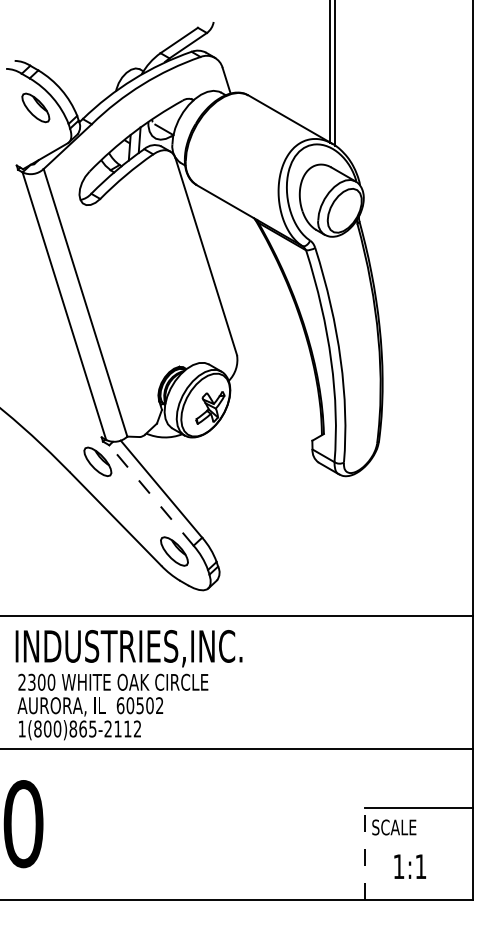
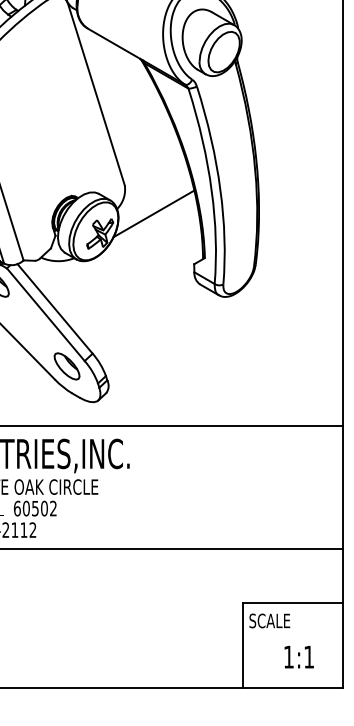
line: (268, 385) -> (153, 213), added
line: (151, 495) -> (45, 314), dashed -> solid
line: (364, 853) -> (242, 644), dashed -> solid
text: (410, 866) -> (299, 656), moved

